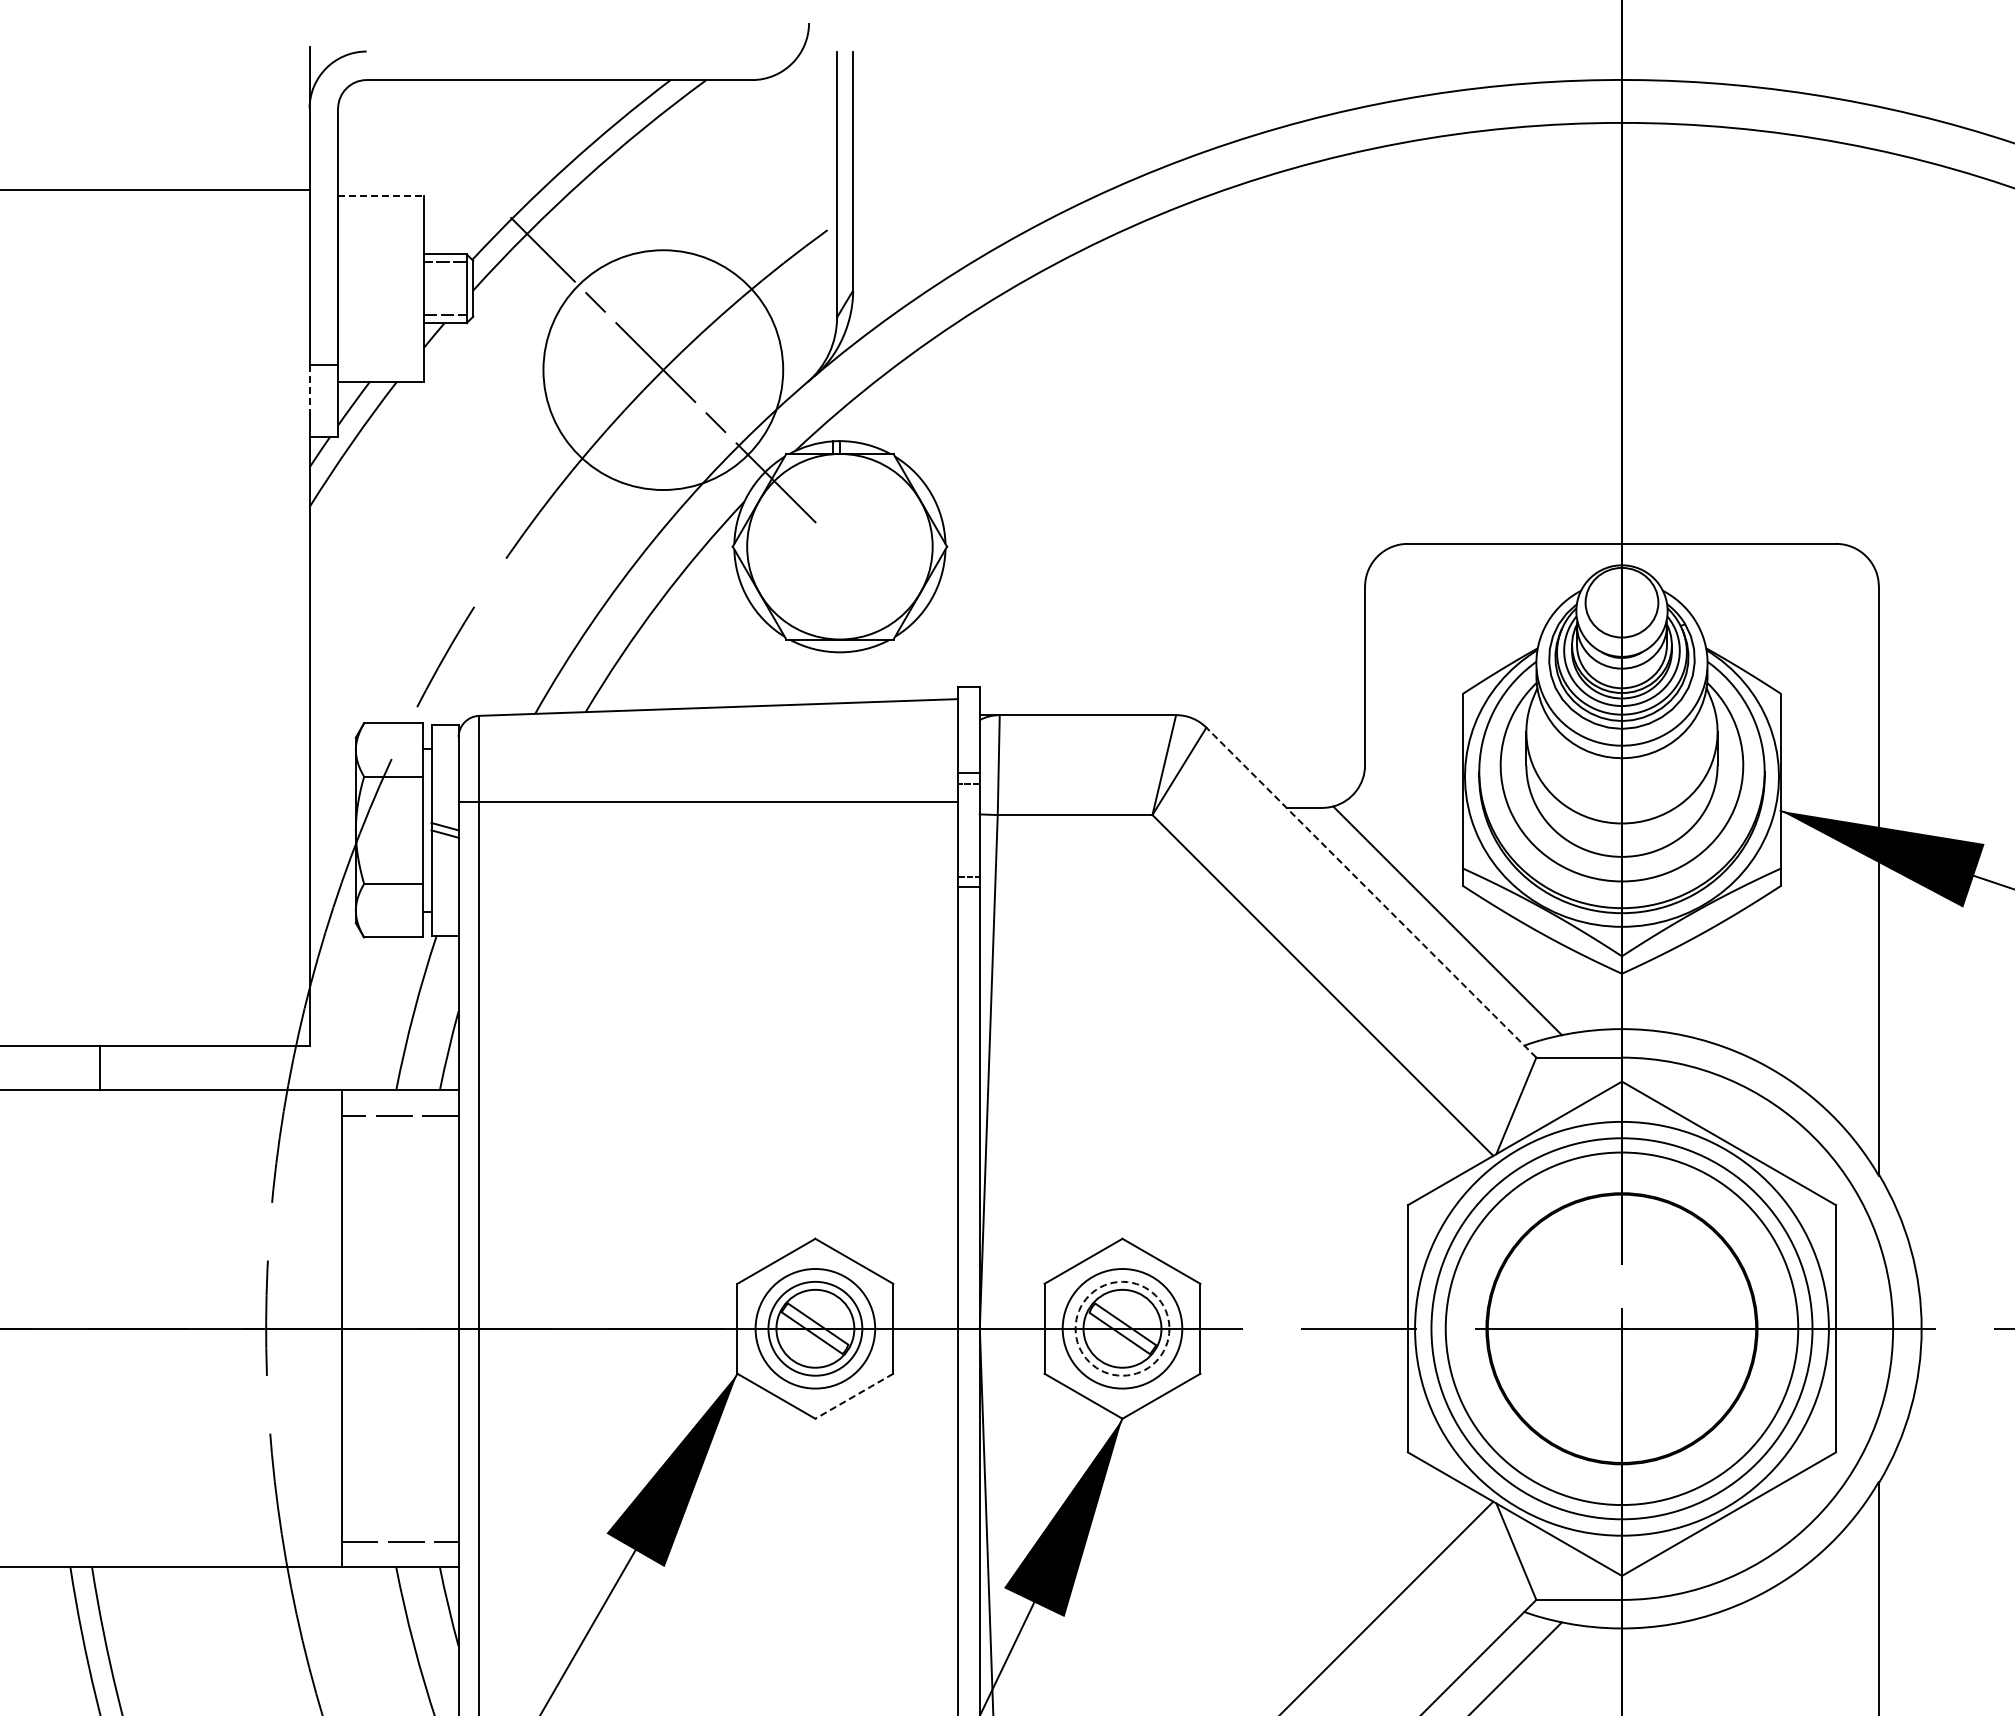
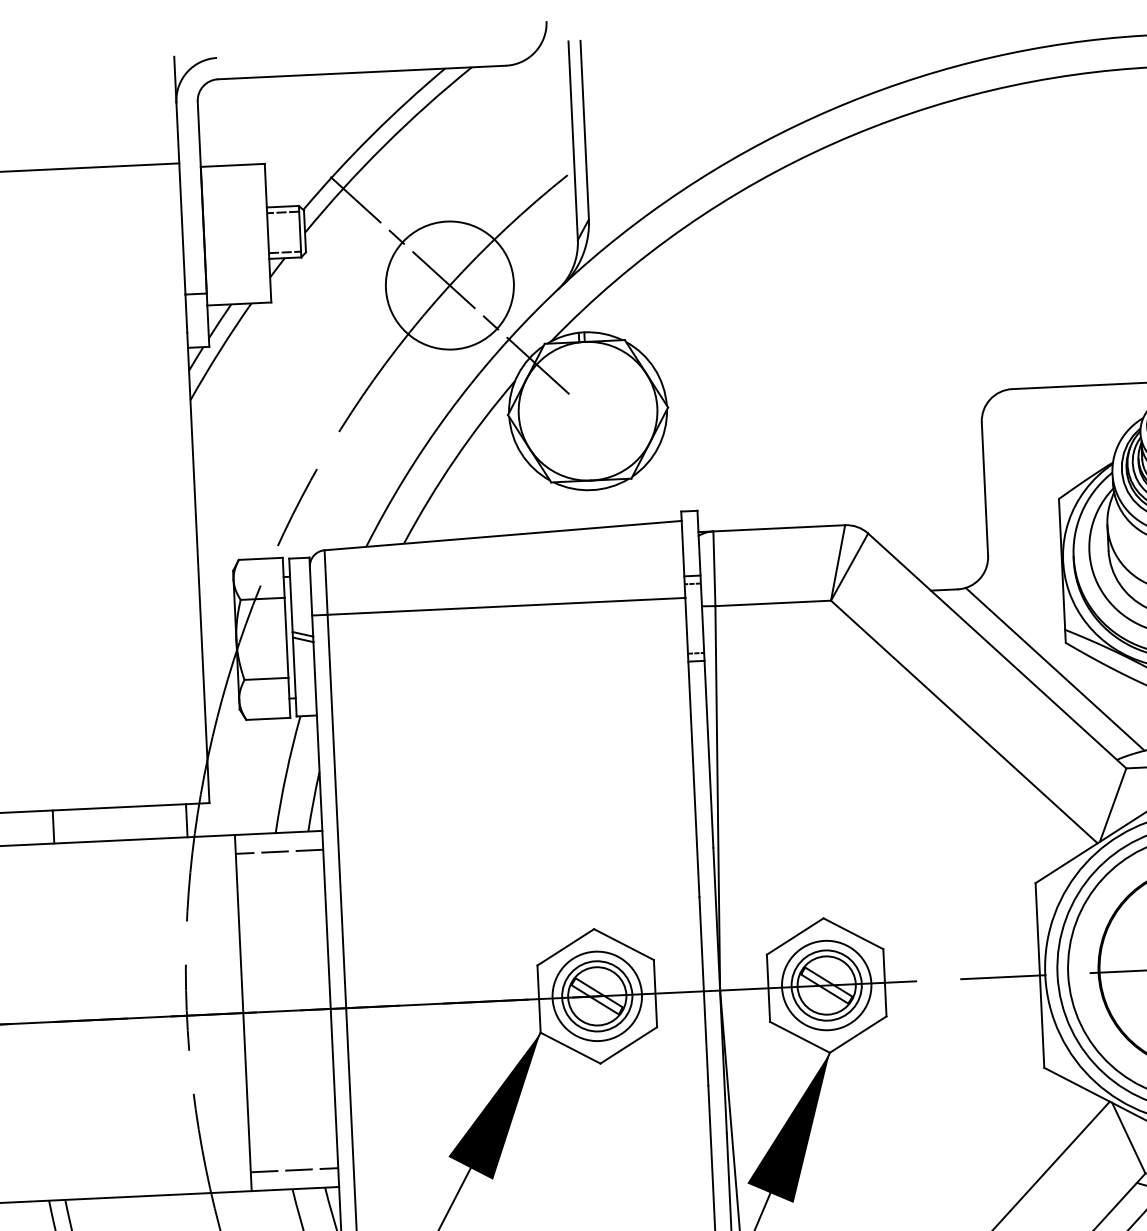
line: (380, 195) -> (232, 165), dashed -> solid
circle: (662, 369) -> (449, 285), size x0.71
line: (309, 390) -> (186, 313), dashed -> solid
line: (1371, 892) -> (997, 650), dashed -> solid
line: (278, 1068) -> (187, 820), added
circle: (1122, 1328) -> (826, 985), dashed -> solid
line: (854, 1396) -> (628, 1045), dashed -> solid

